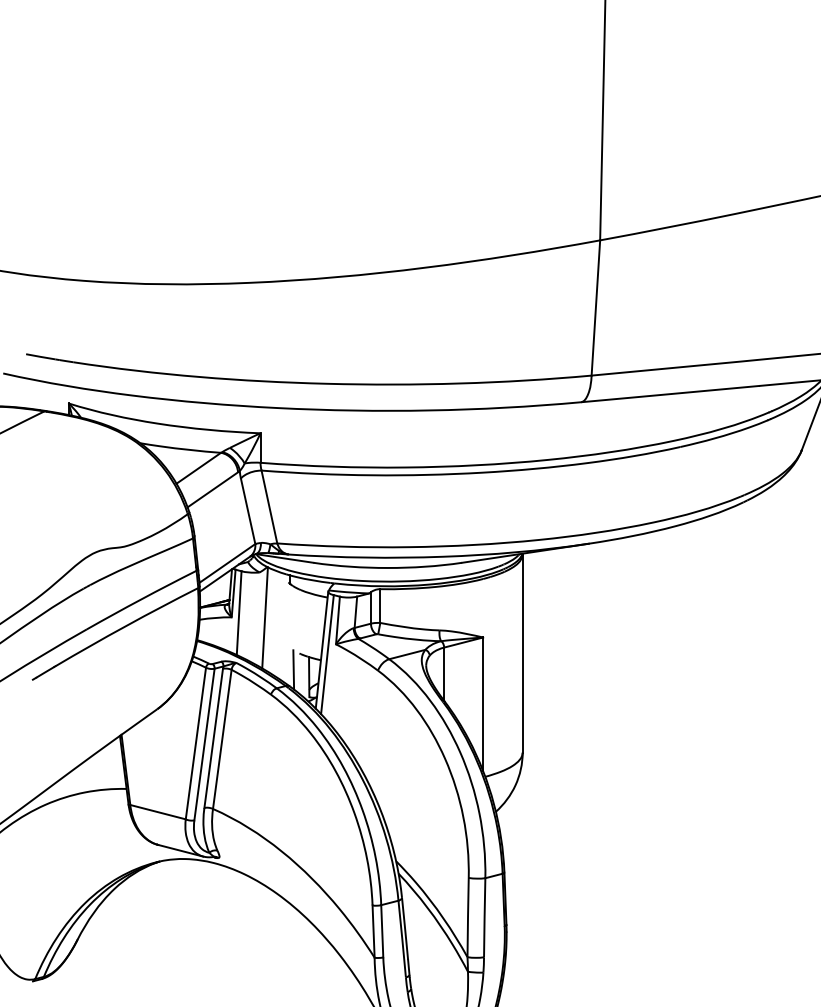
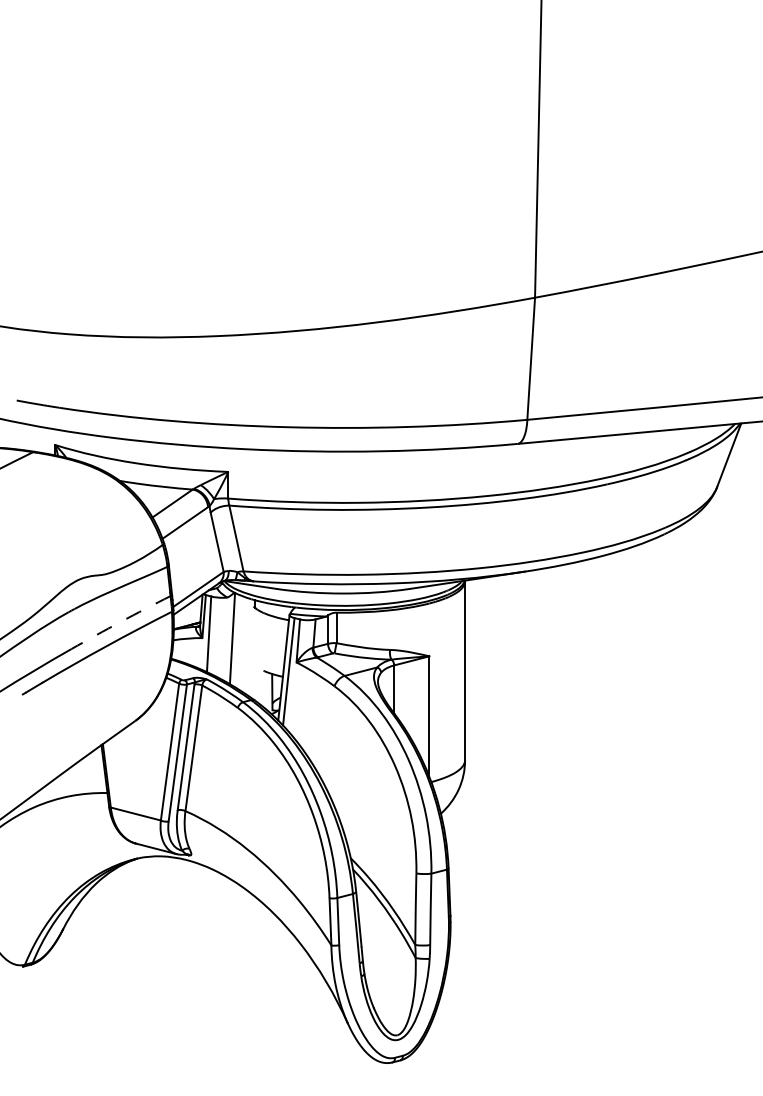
arc: (141, 598) -> (120, 621), solid -> dashed
line: (293, 669) -> (258, 685), removed

